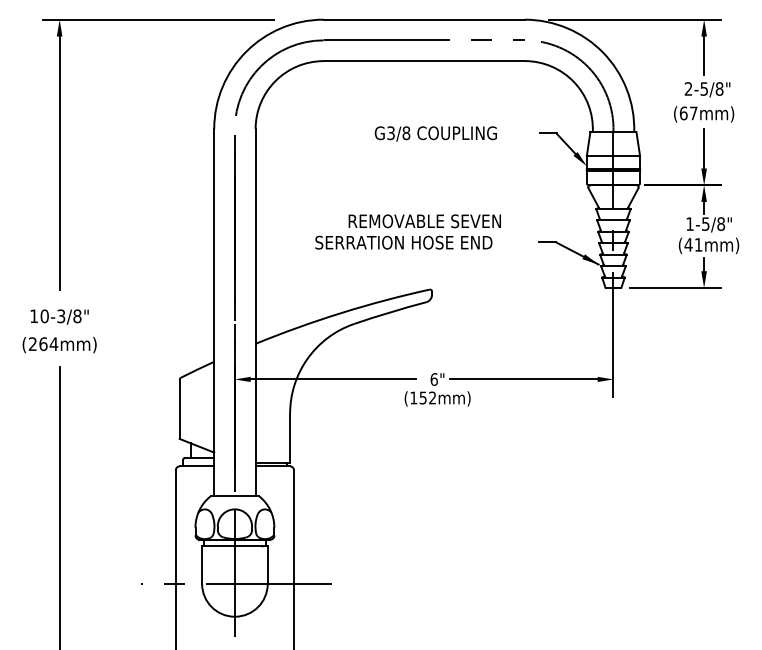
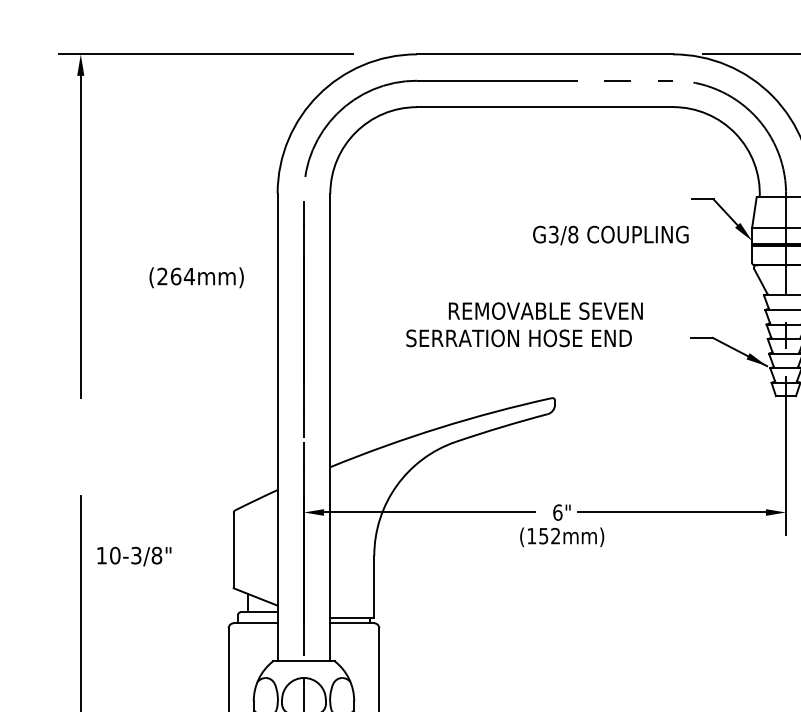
text: (435, 133) -> (610, 234), moved
text: (59, 316) -> (134, 555), moved
text: (59, 345) -> (196, 278), moved

